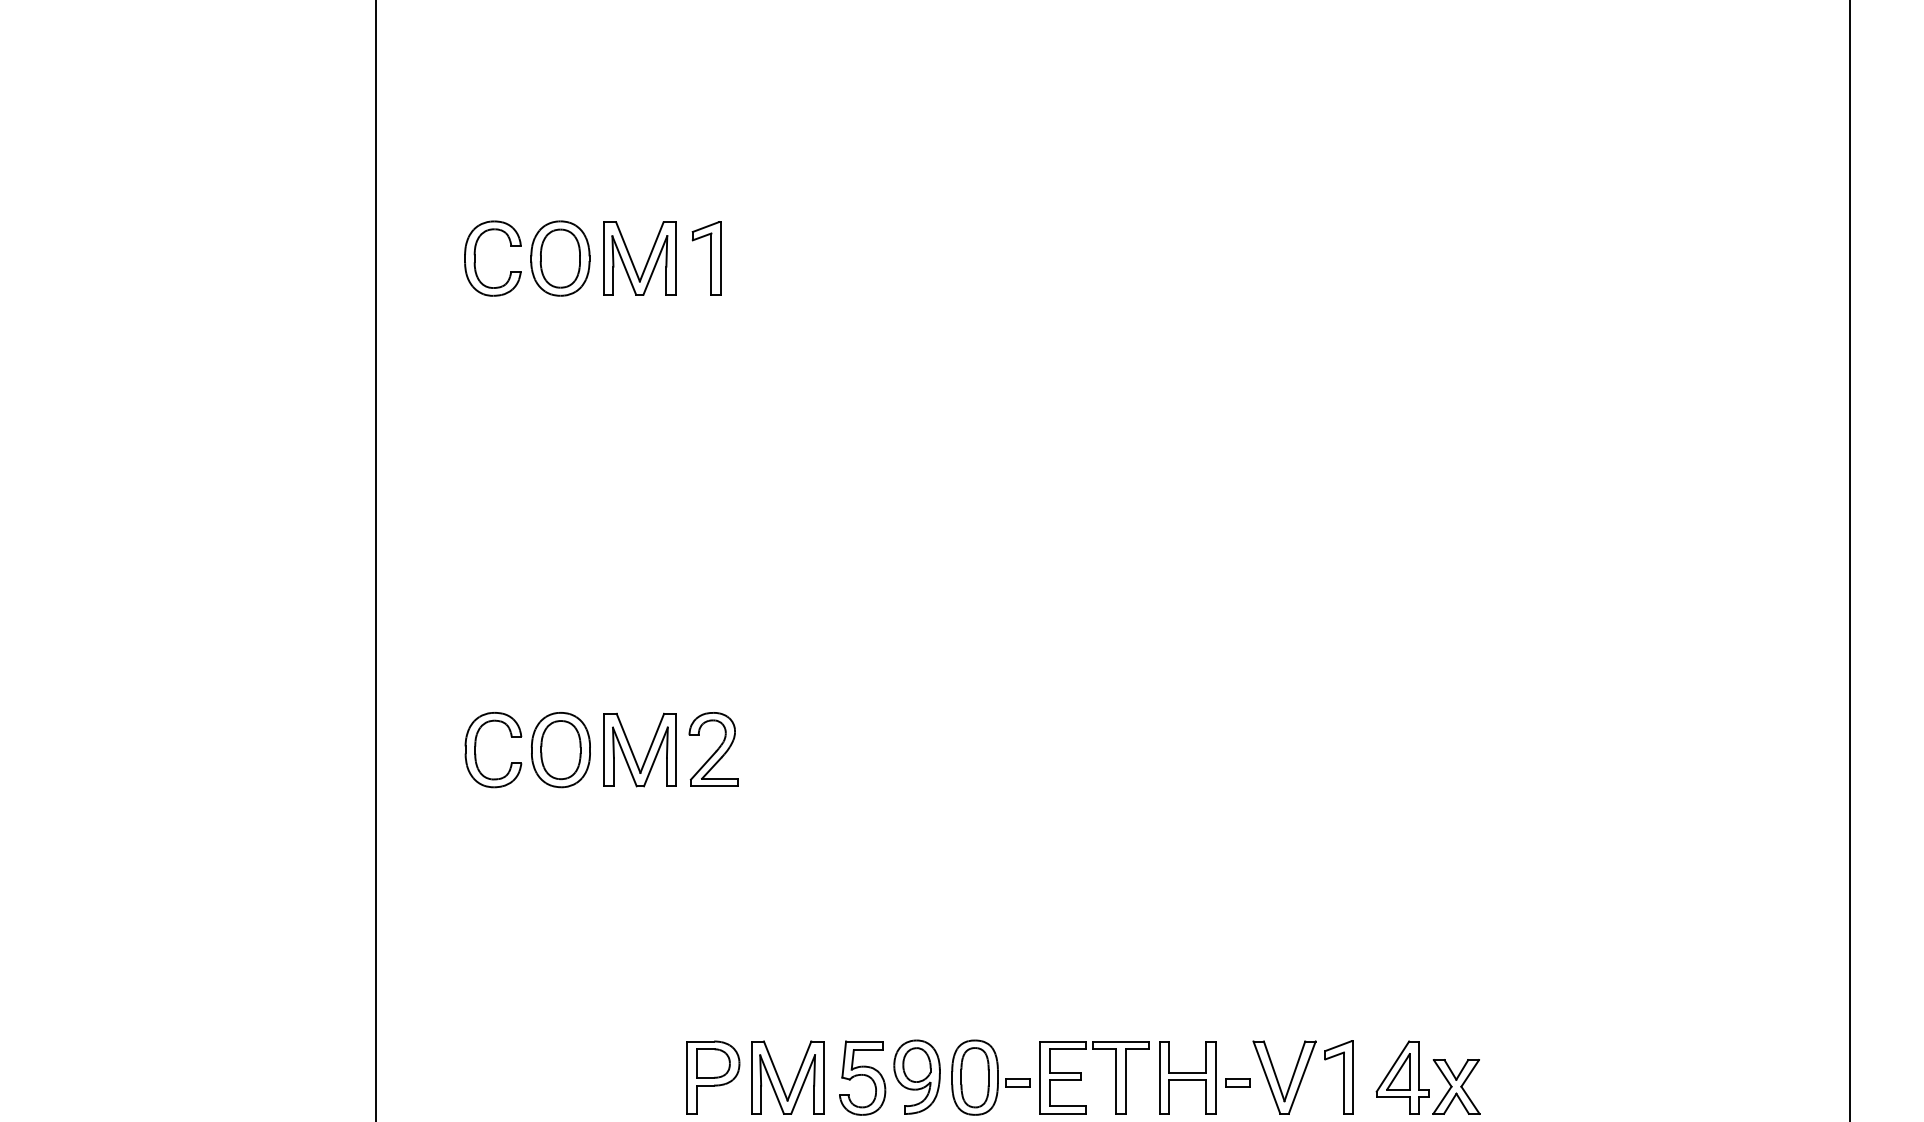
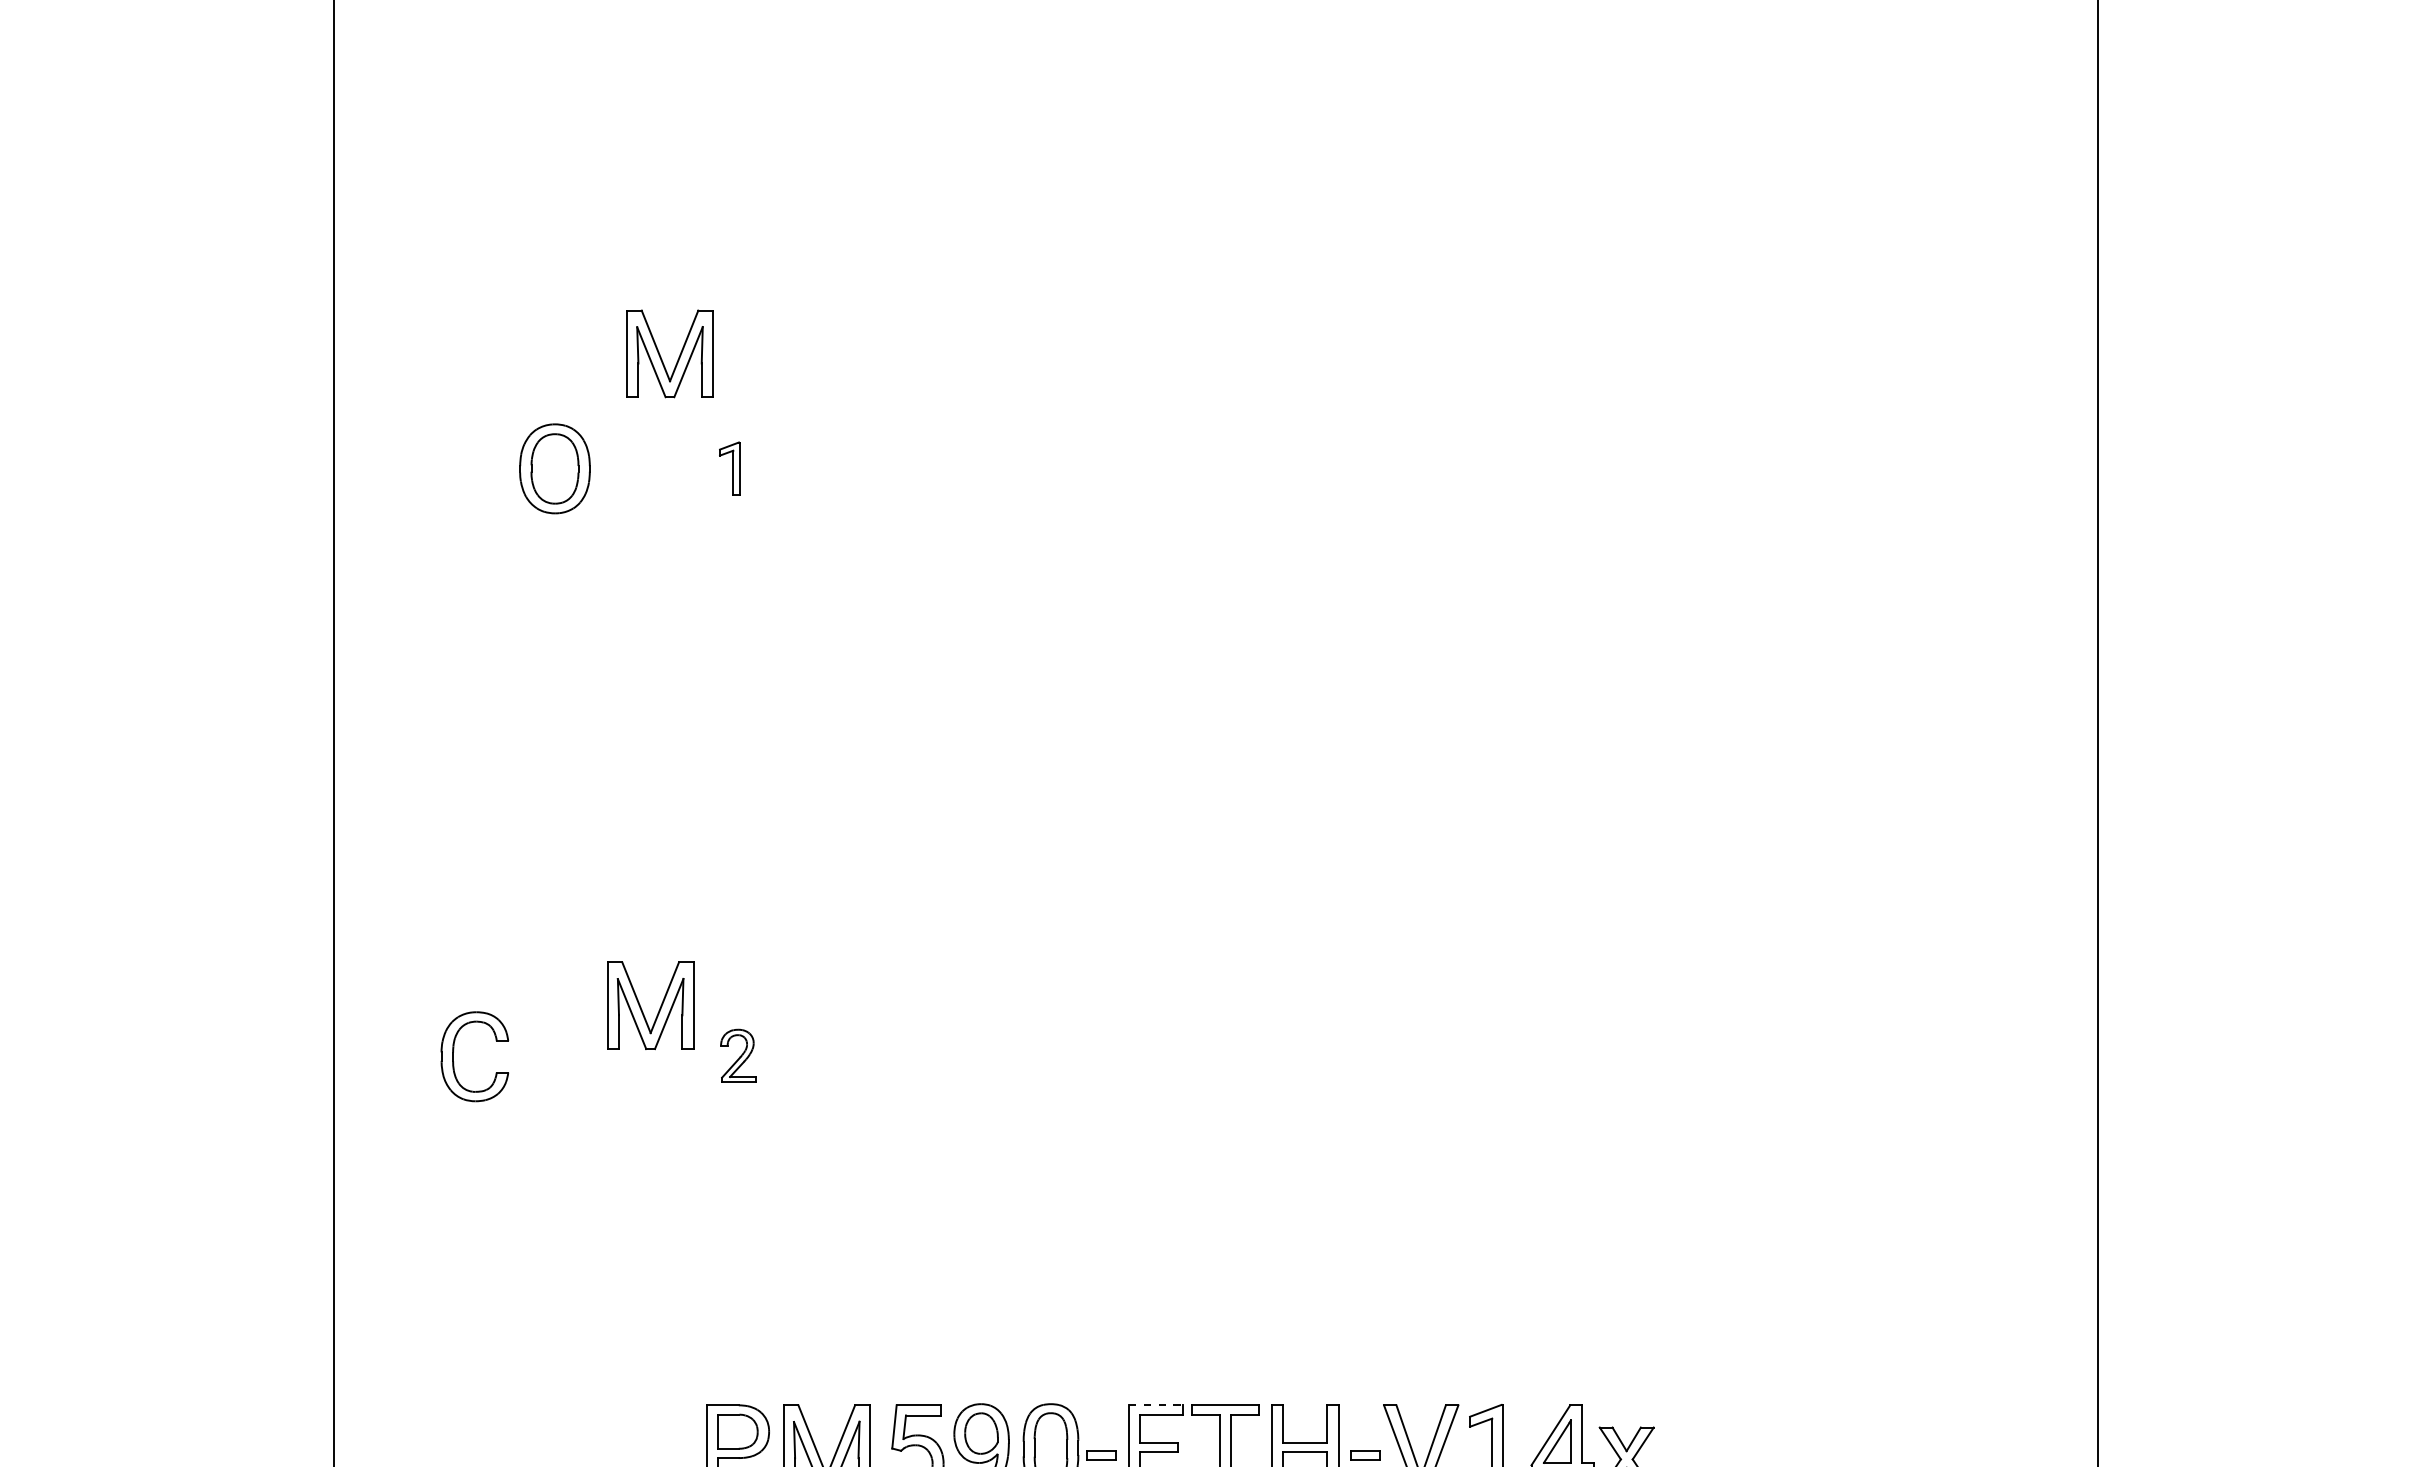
part: (475, 254) -> (453, 464), removed
part: (706, 258) -> (729, 468), size x0.6
part: (632, 260) -> (661, 356), moved
part: (560, 749) -> (555, 1056), removed
part: (713, 749) -> (738, 1055), size x0.6
part: (633, 753) -> (642, 1009), moved
line: (1063, 1041) -> (1156, 1405), solid -> dashed

